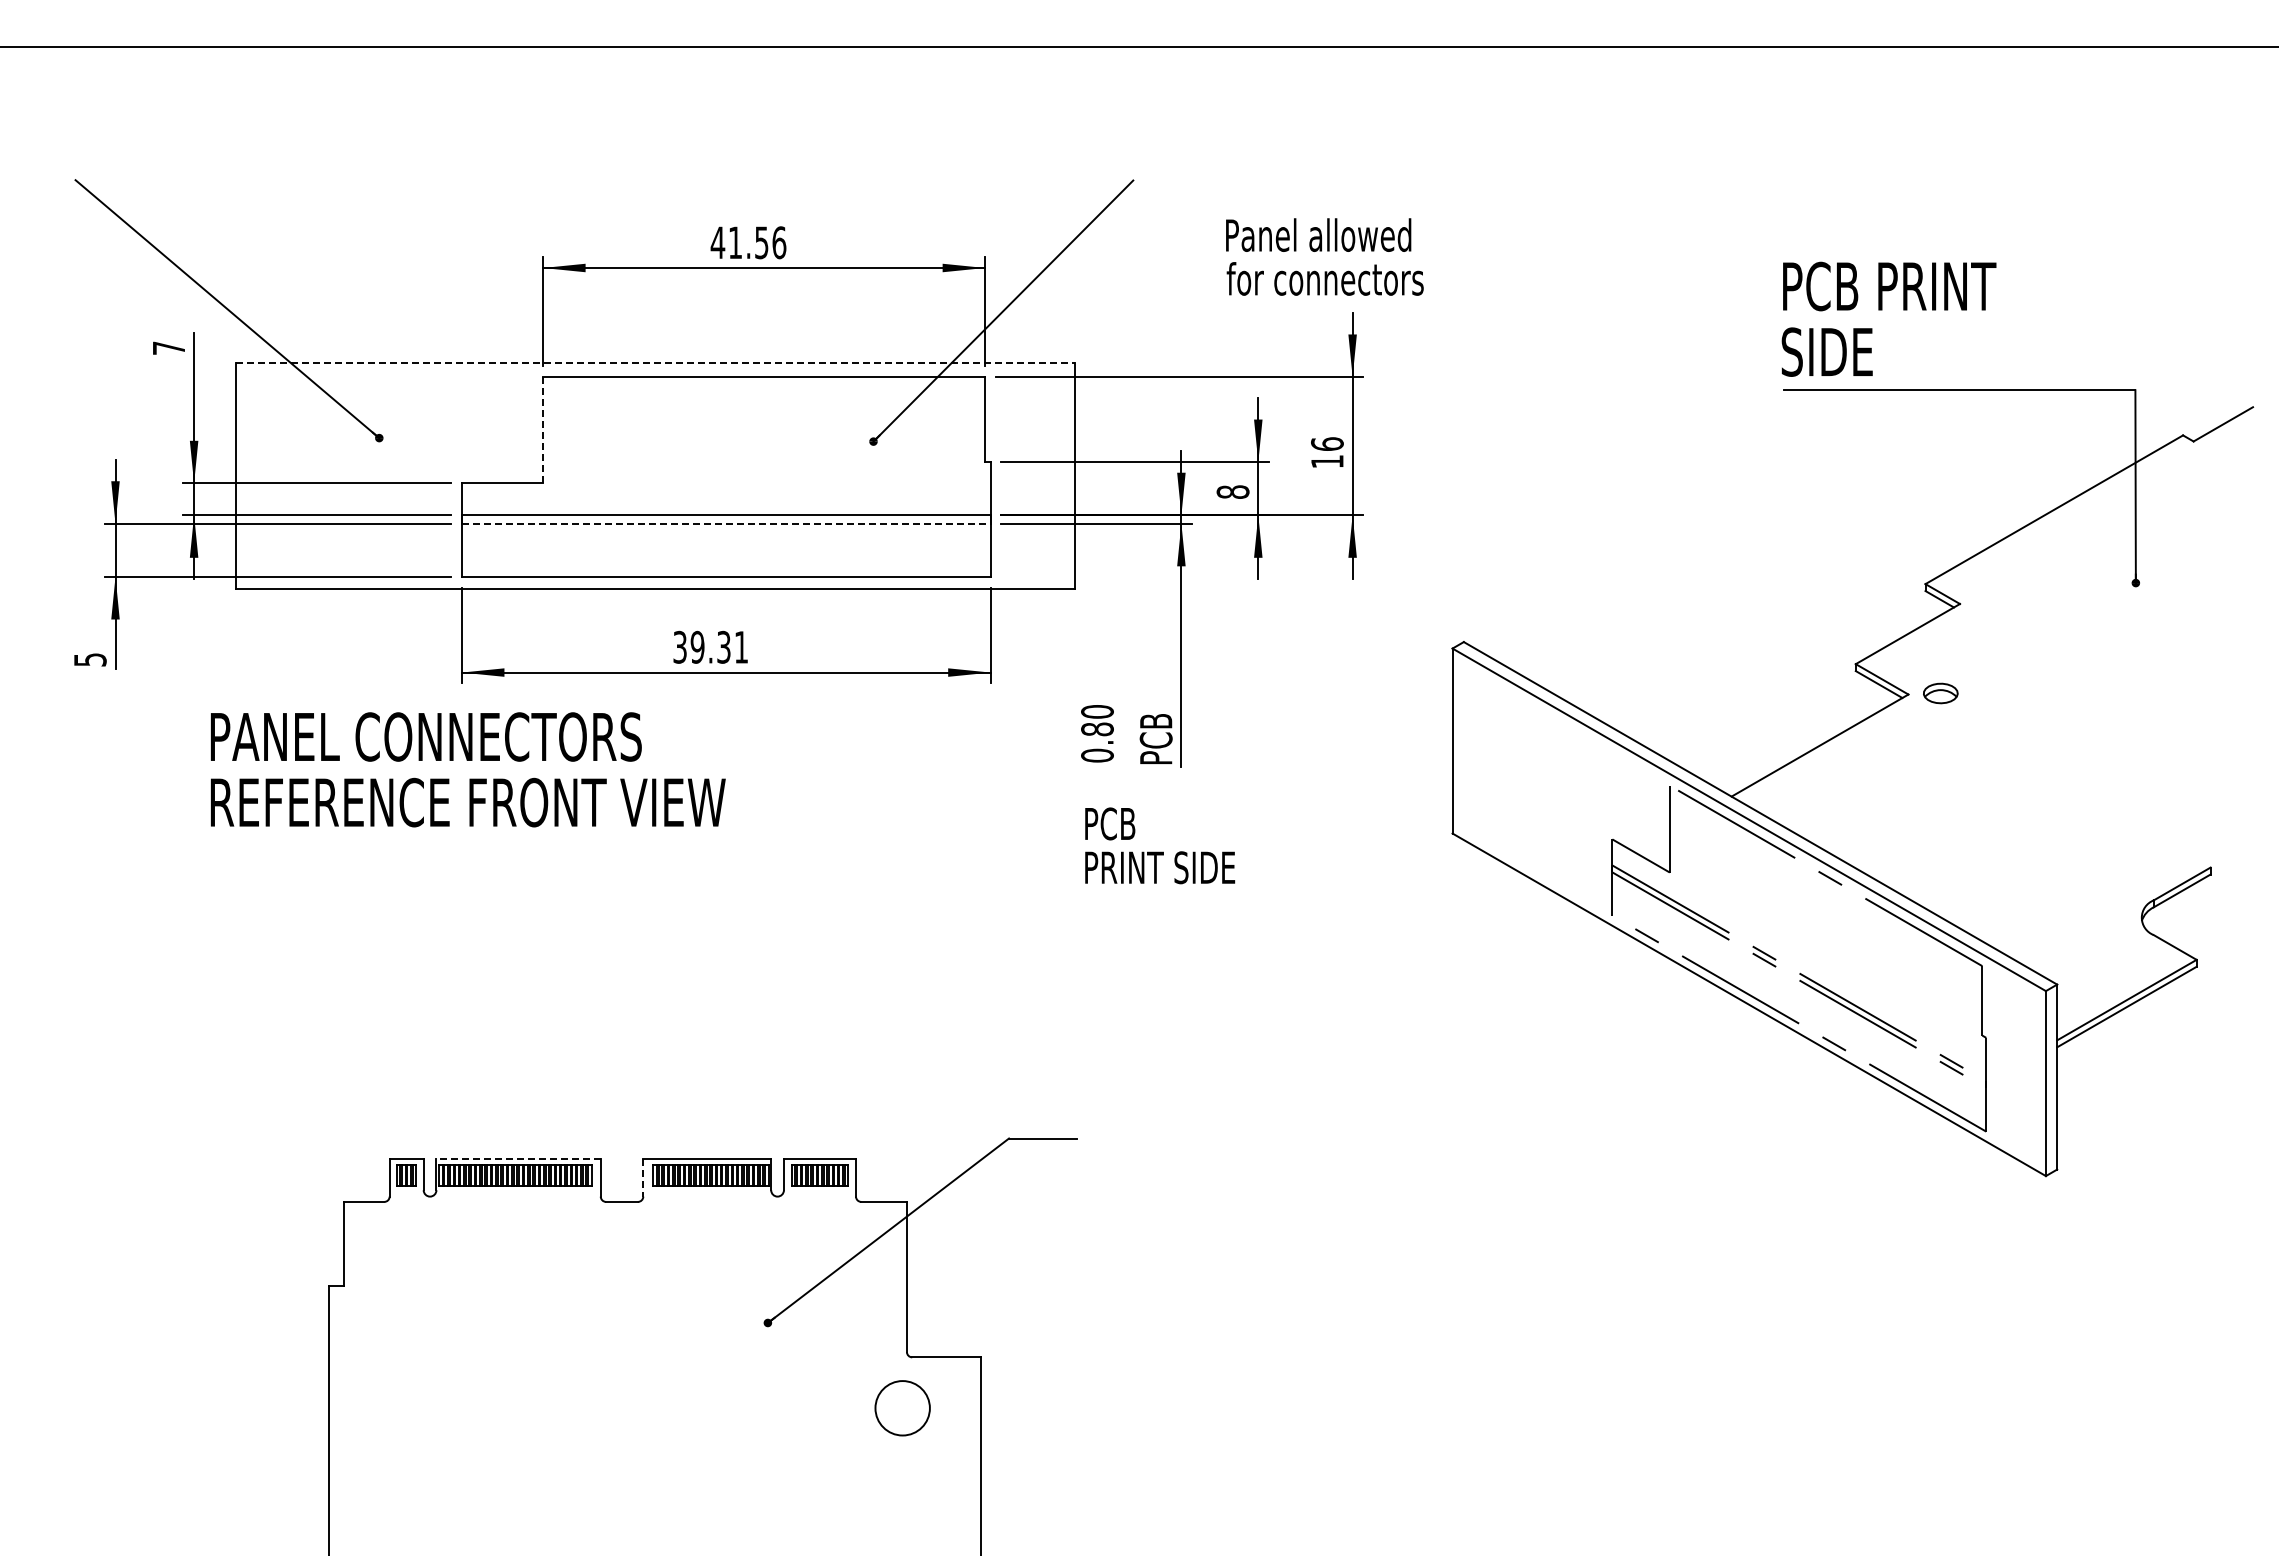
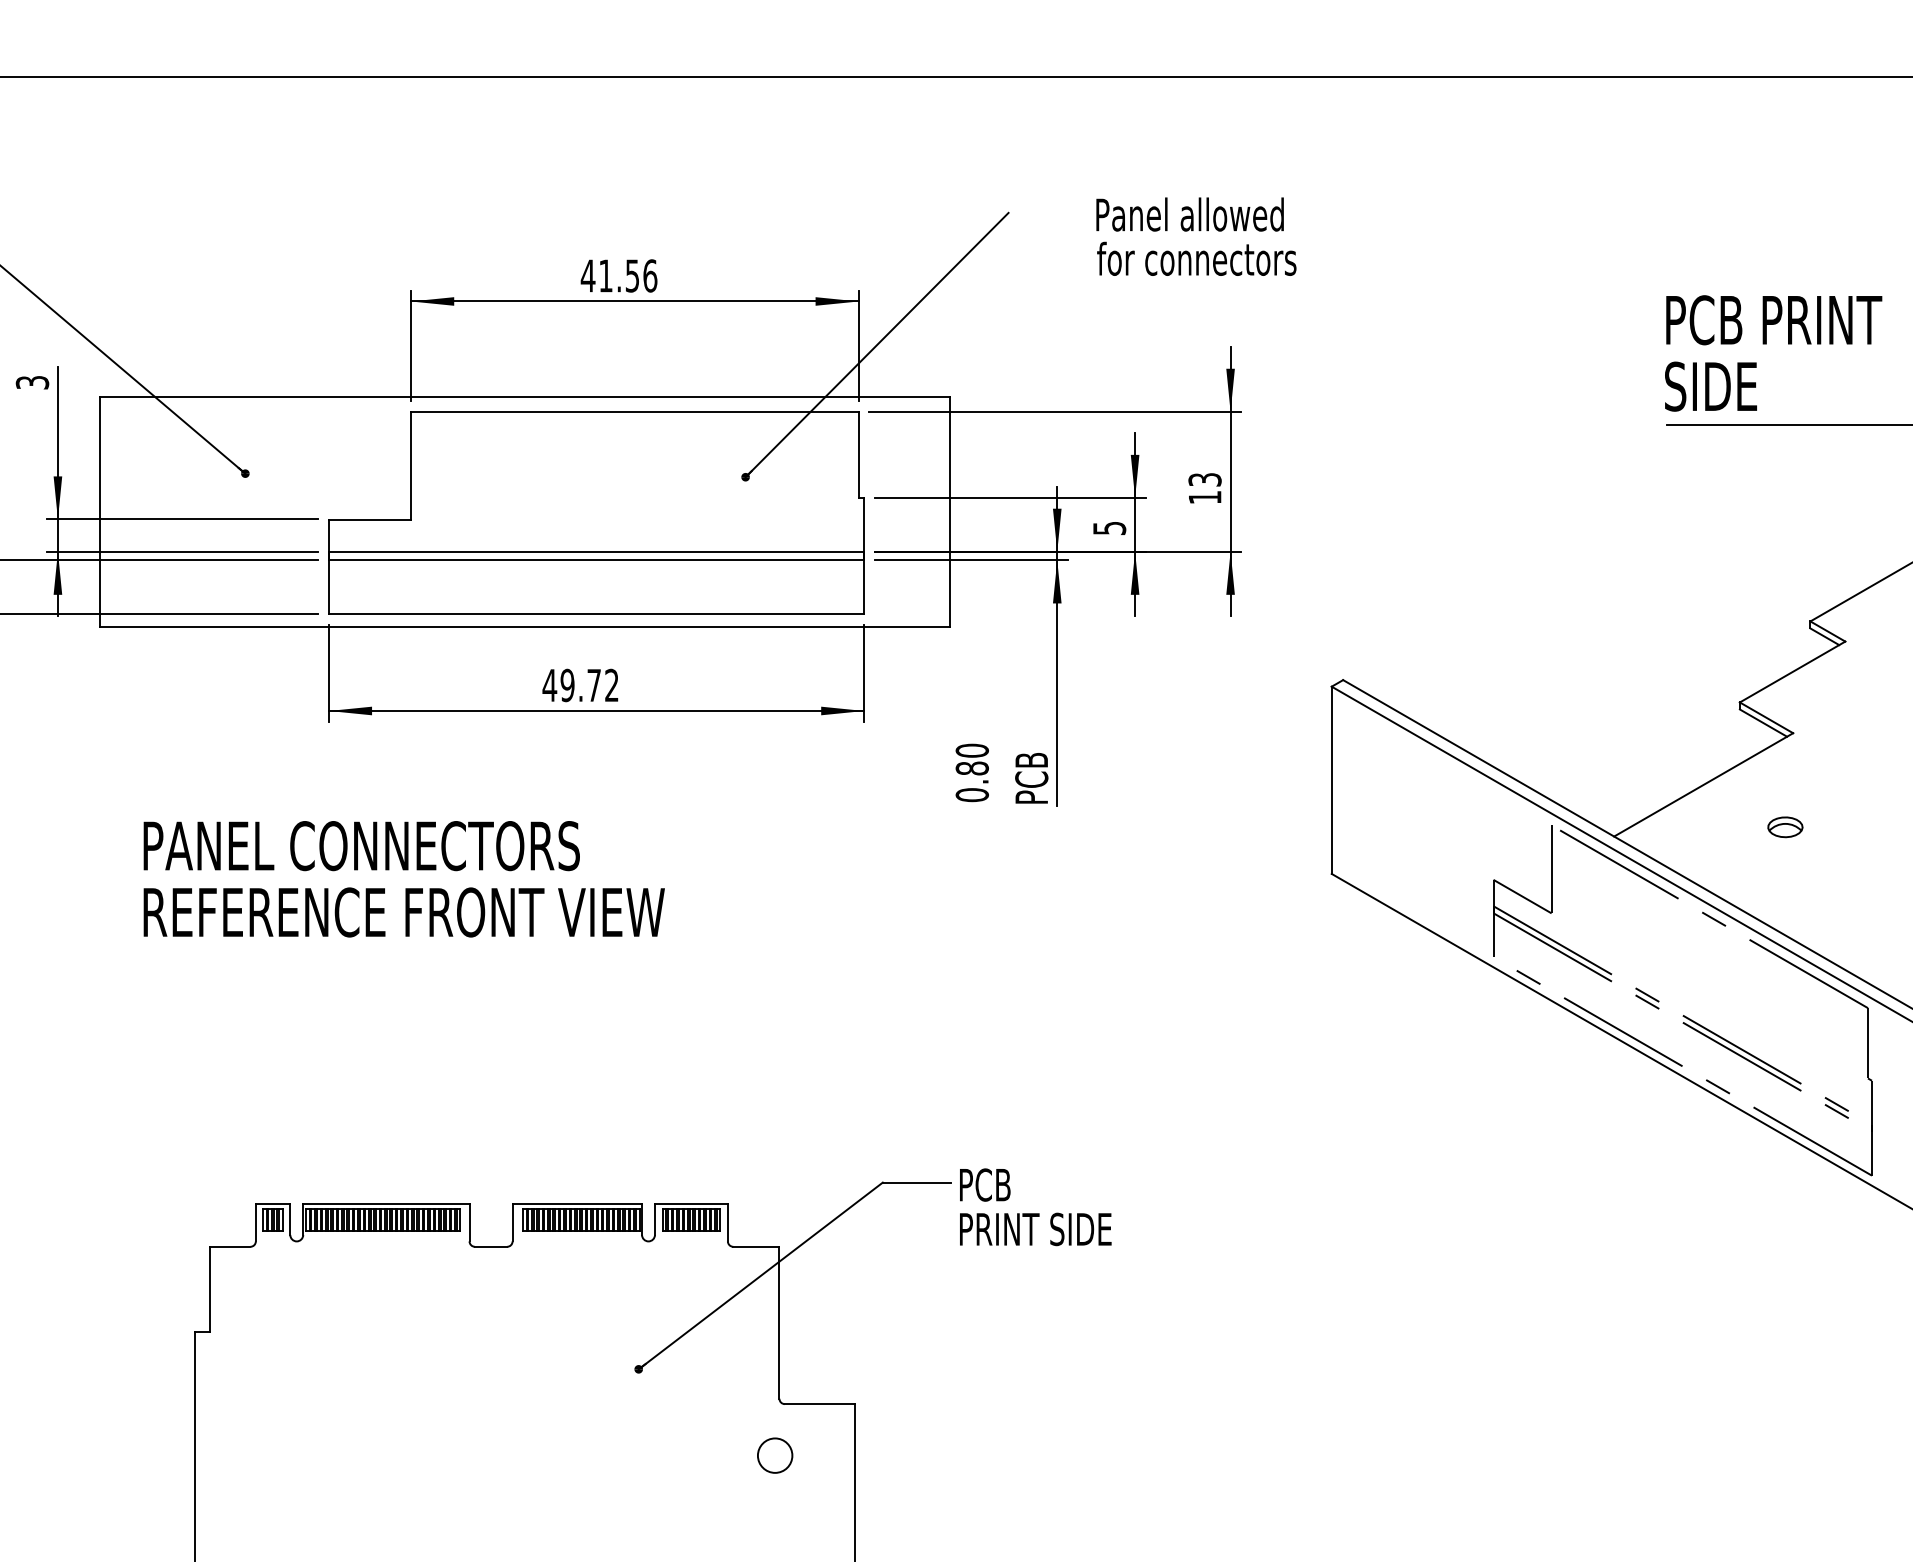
text: (1324, 256) -> (1196, 236), moved
text: (168, 347) -> (32, 381), 7 -> 3
line: (655, 362) -> (524, 397), dashed -> solid
line: (543, 430) -> (411, 465), dashed -> solid
text: (1327, 443) -> (1205, 479), 16 -> 13
text: (1232, 491) -> (1108, 527), 8 -> 5
line: (726, 523) -> (596, 560), dashed -> solid
text: (709, 646) -> (579, 684), 39.31 -> 49.72
part: (1940, 693) -> (1785, 827), moved
text: (468, 769) -> (404, 878), moved
text: (1160, 845) -> (1036, 1206), moved
line: (518, 1159) -> (386, 1203), dashed -> solid
line: (643, 1178) -> (512, 1223), dashed -> solid
circle: (902, 1408) -> (774, 1455), size x0.62

